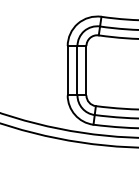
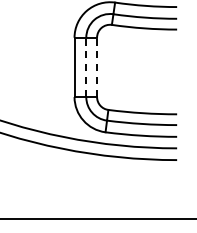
line: (77, 70) -> (86, 67), solid -> dashed
line: (86, 70) -> (97, 67), solid -> dashed

